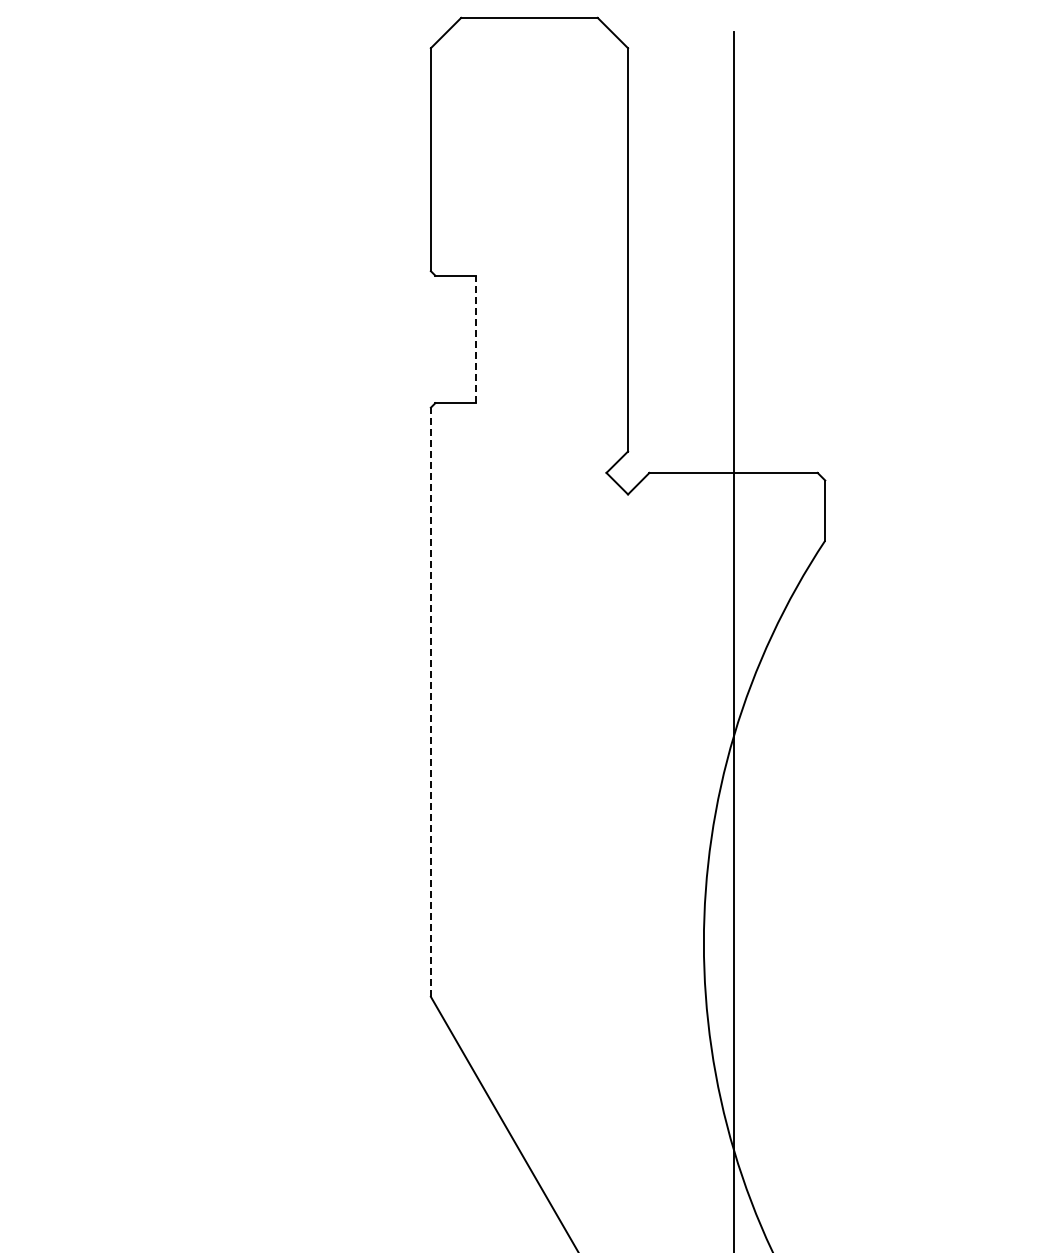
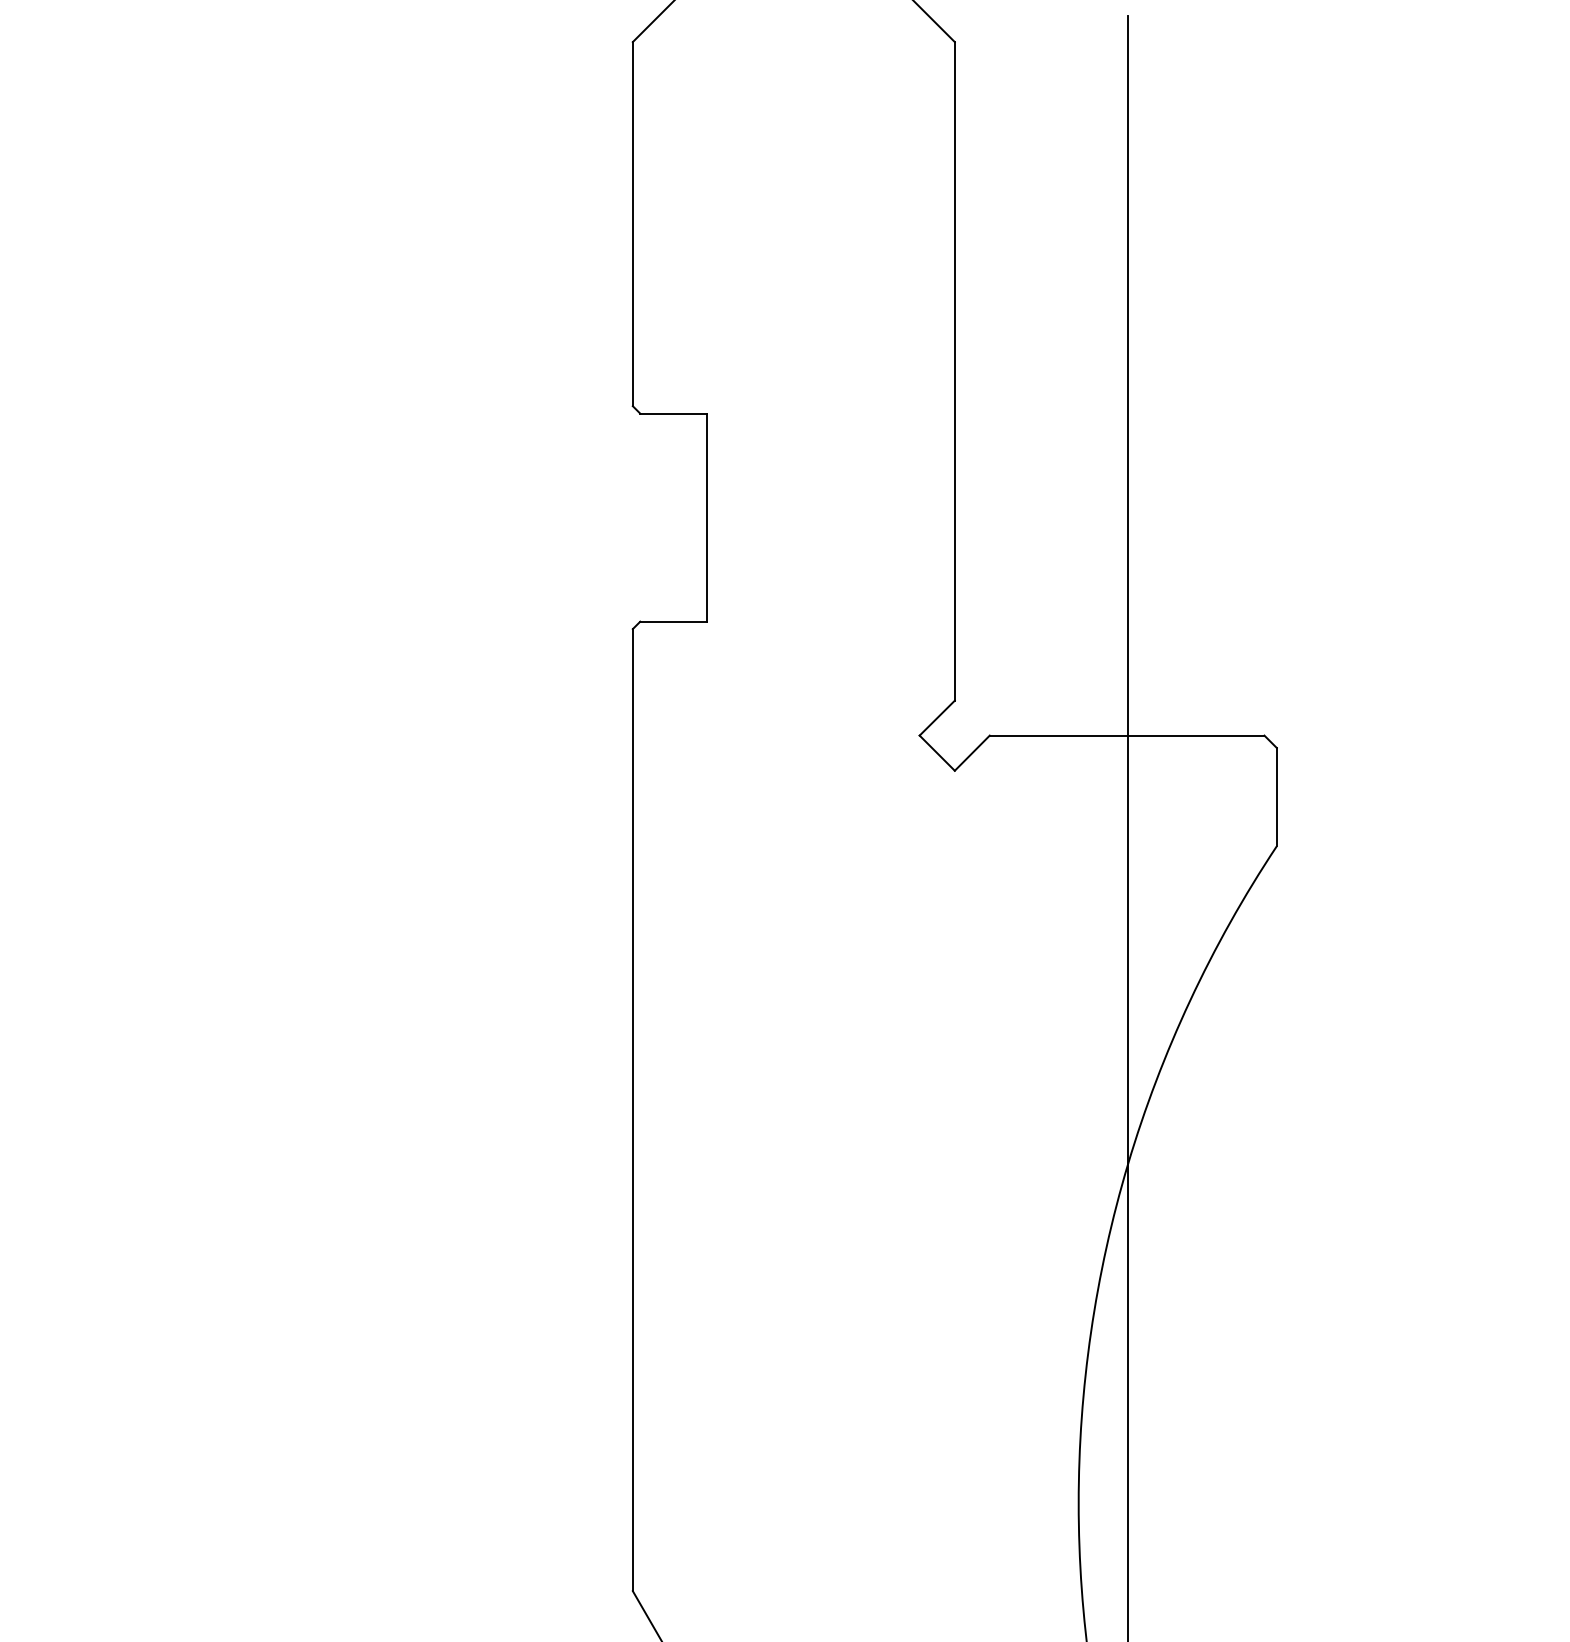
line: (476, 339) -> (707, 517), dashed -> solid
line: (430, 702) -> (632, 1110), dashed -> solid

